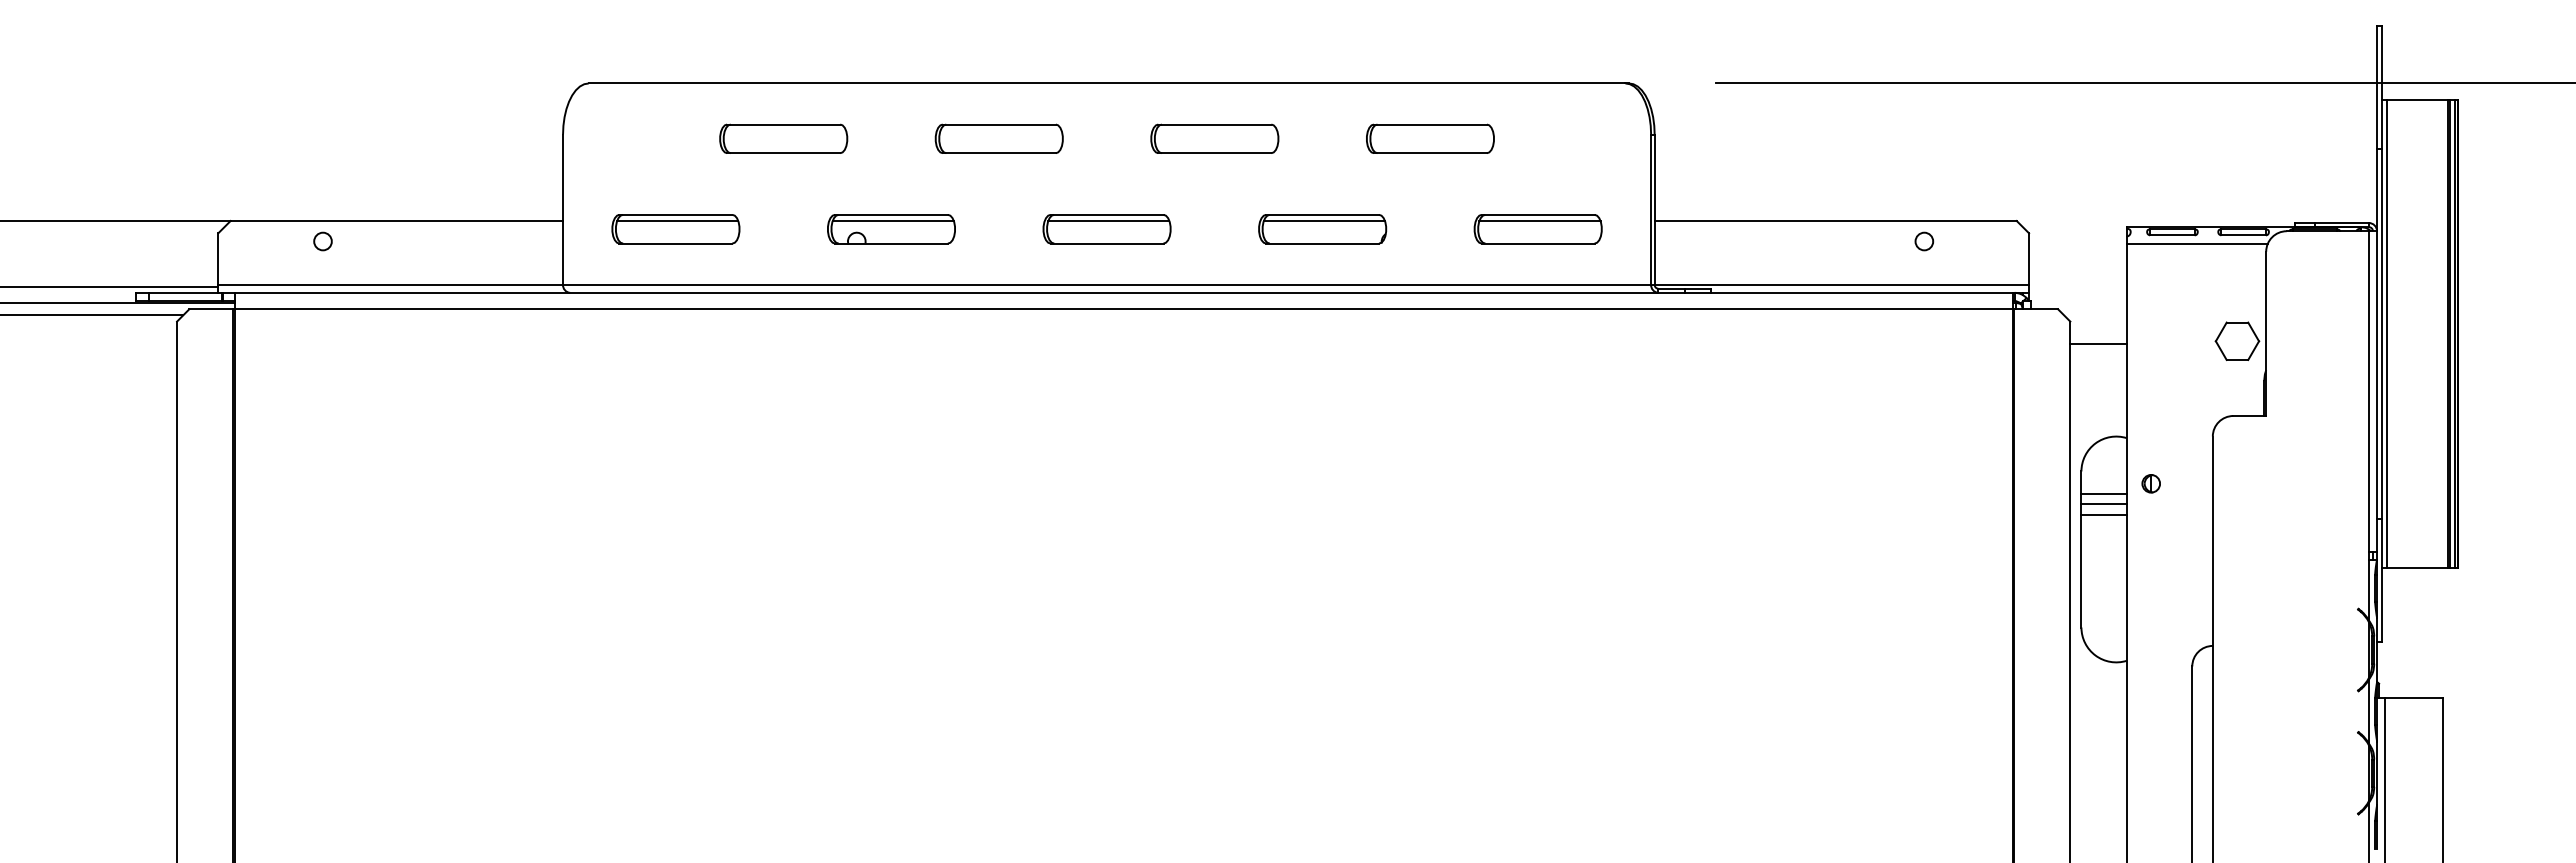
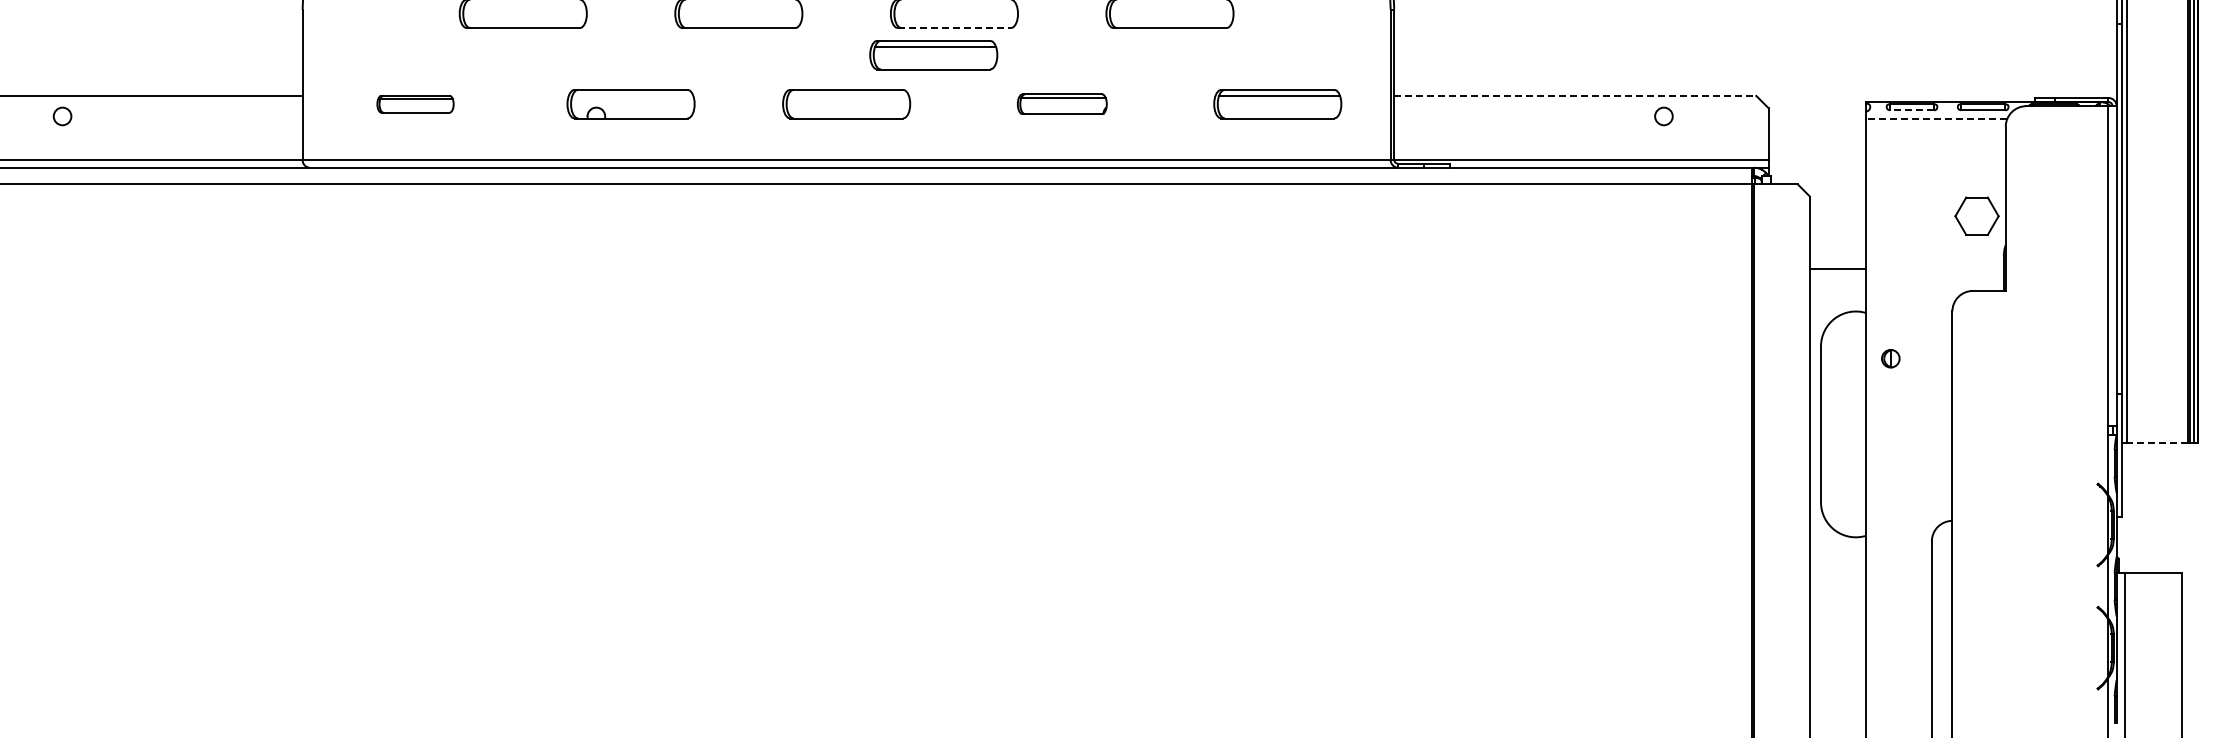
line: (1215, 153) -> (955, 28), solid -> dashed
part: (1193, 180) -> (933, 55), added
line: (892, 221) -> (632, 96), removed
line: (1108, 221) -> (848, 96), removed
line: (1836, 221) -> (1576, 96), solid -> dashed
part: (675, 229) -> (415, 104), size x0.6
part: (1322, 229) -> (1062, 104), size x0.7
line: (2171, 235) -> (1911, 110), solid -> dashed
line: (2197, 243) -> (1937, 118), solid -> dashed
line: (2098, 344) -> (1838, 269), moved
line: (2103, 494) -> (1843, 369), removed
line: (2103, 504) -> (1843, 379), removed
line: (2103, 514) -> (1843, 389), removed
line: (2417, 567) -> (2157, 442), solid -> dashed

